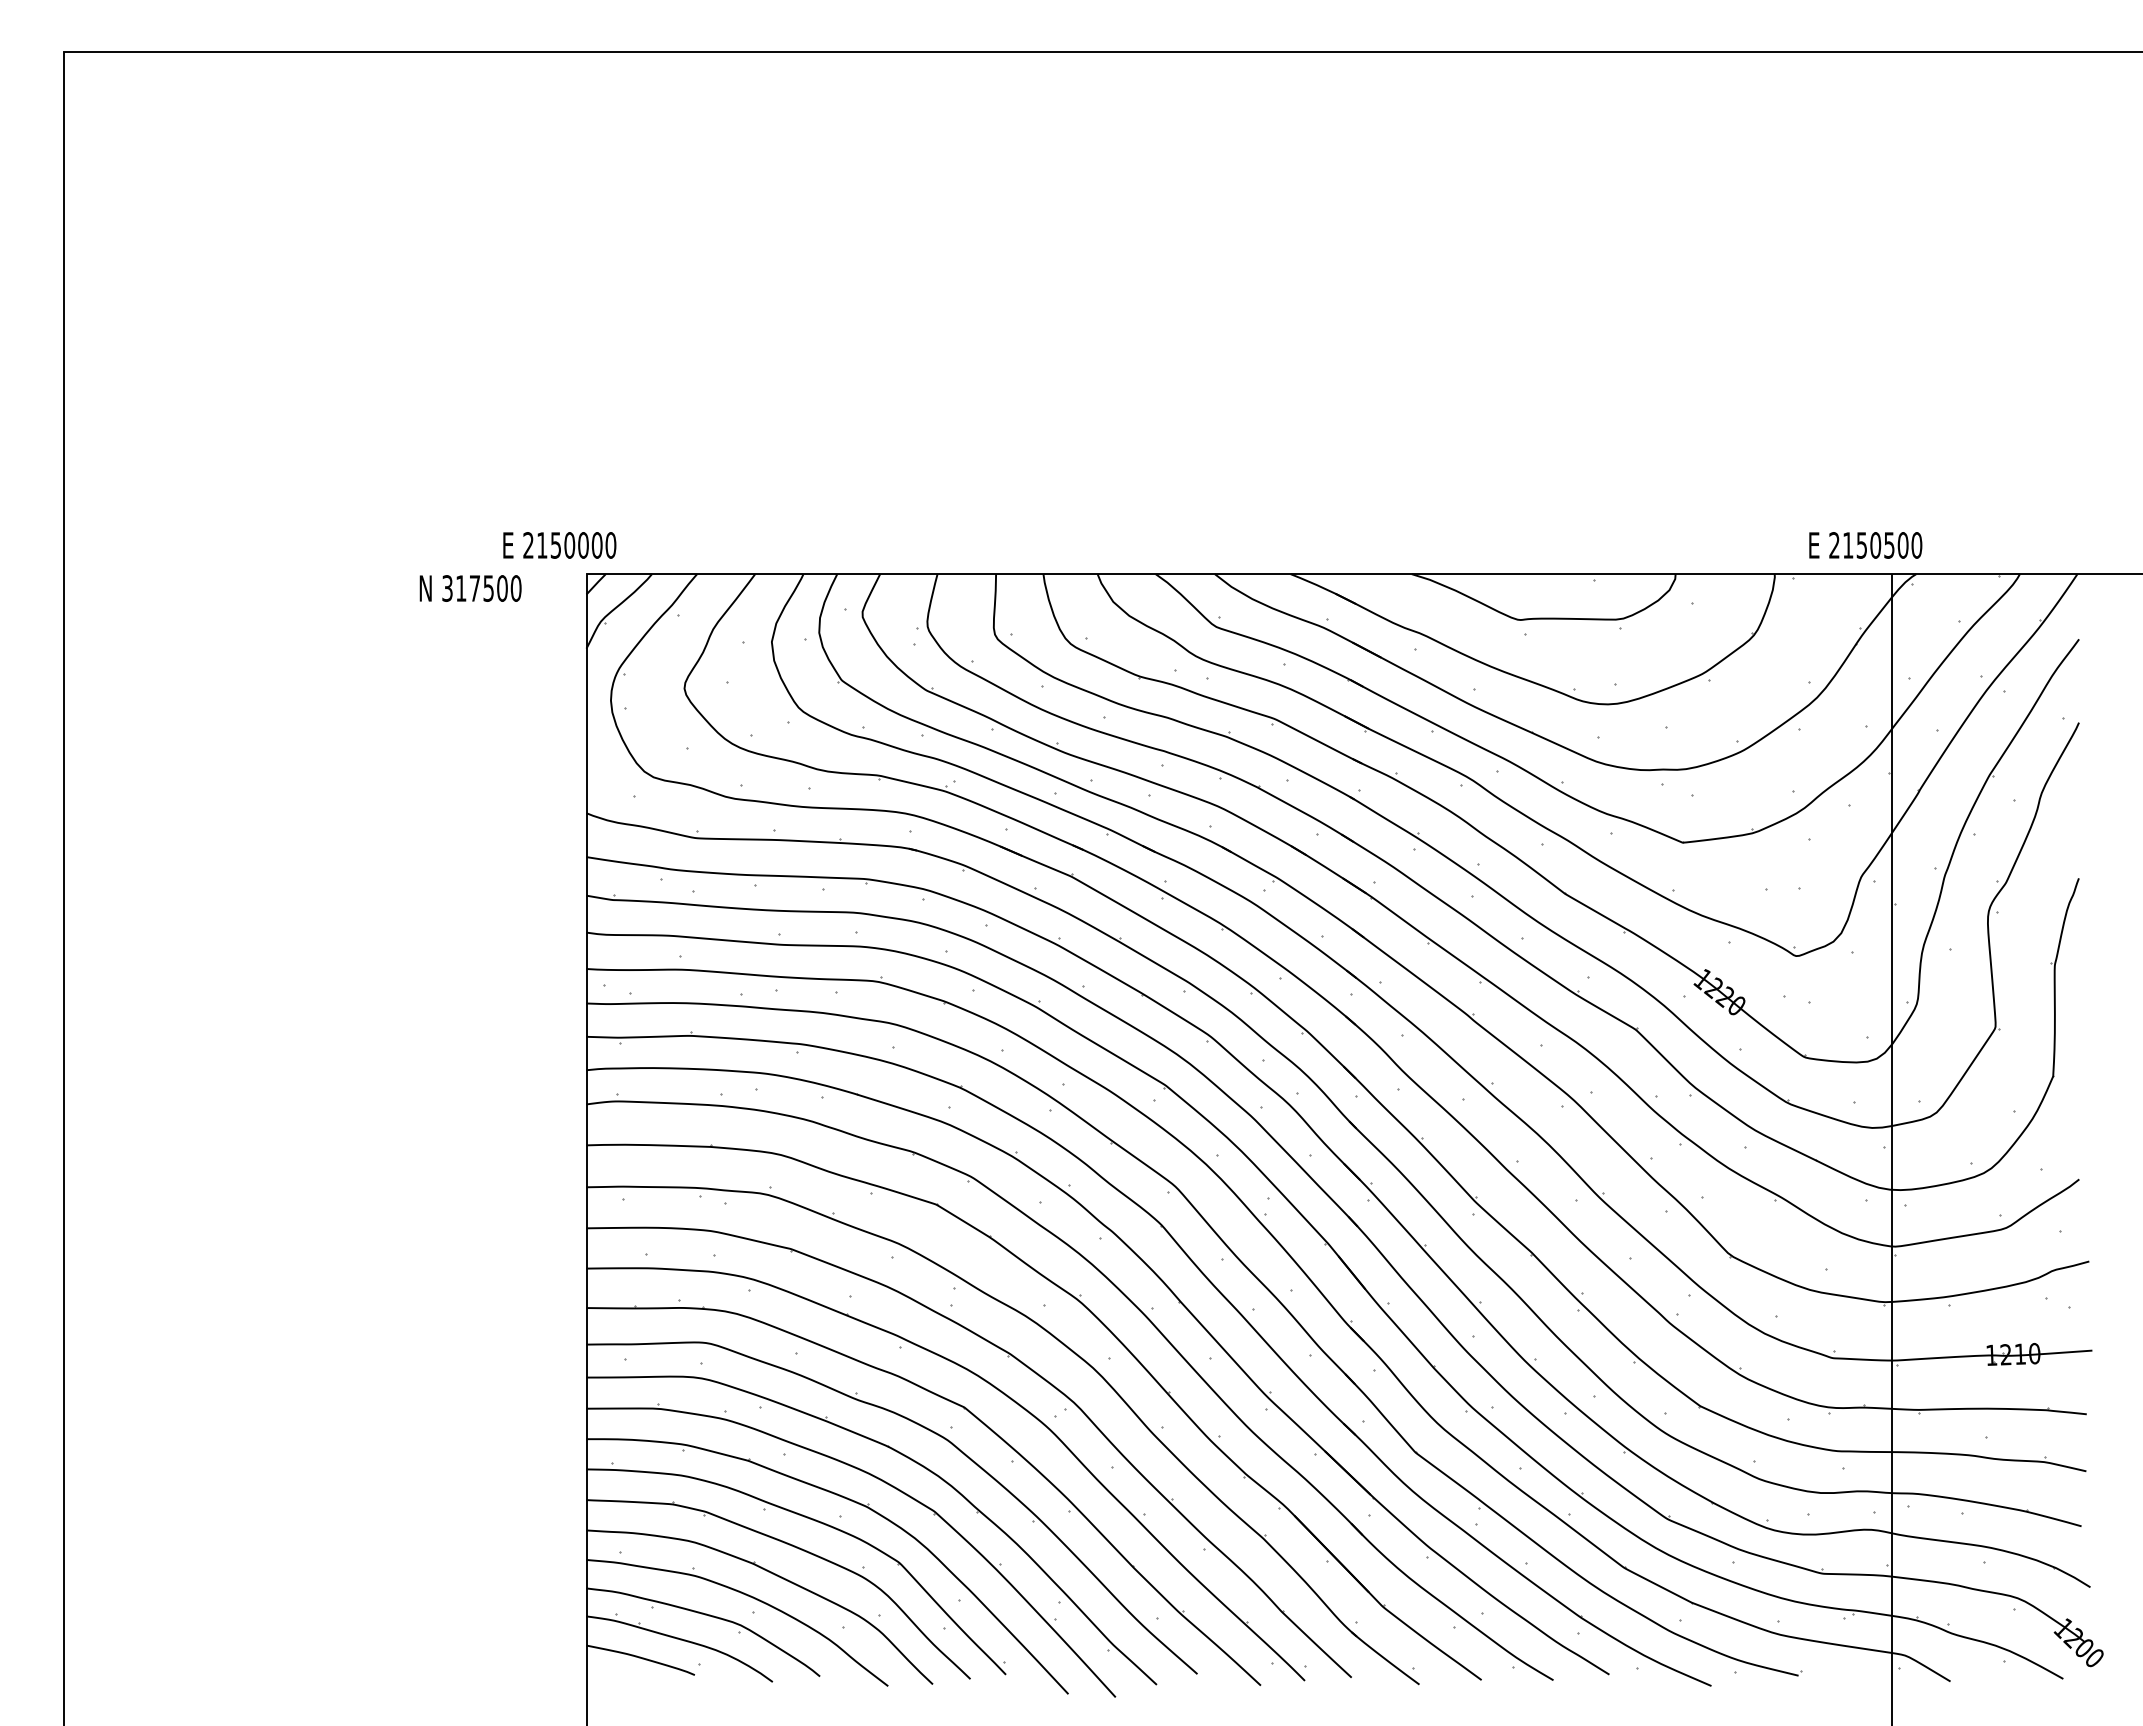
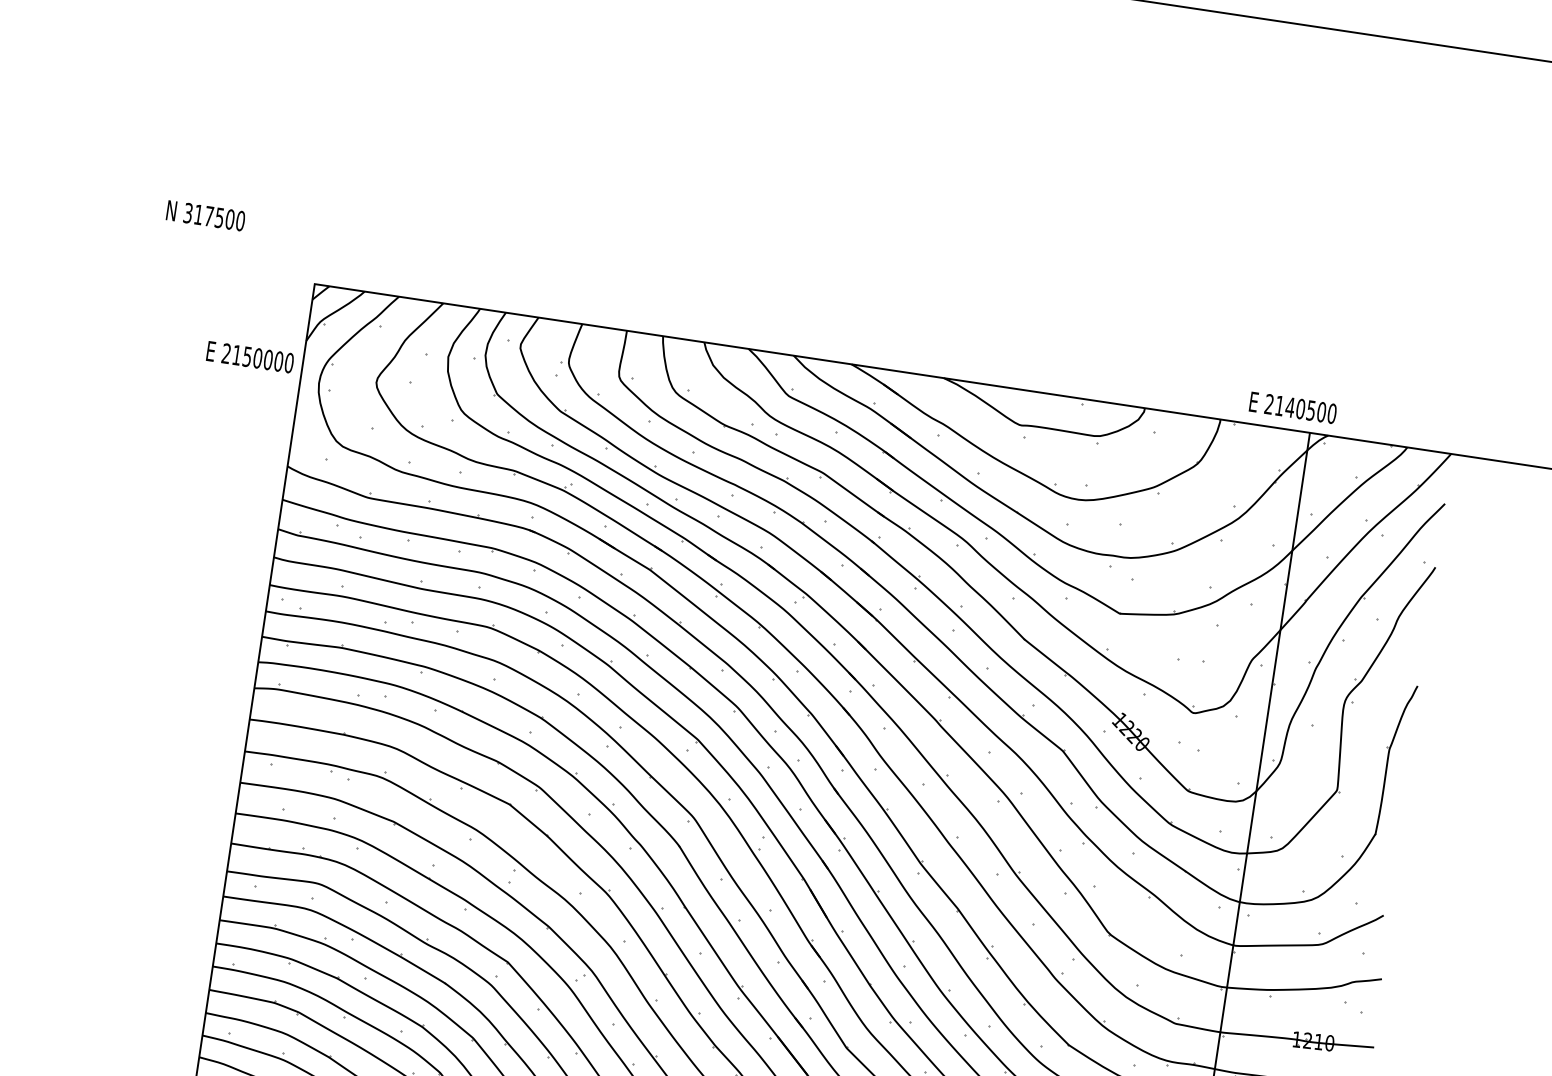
text: (559, 545) -> (250, 357), moved
text: (1861, 545) -> (1289, 407), 2150500 -> 2140500
text: (470, 588) -> (205, 215), moved

